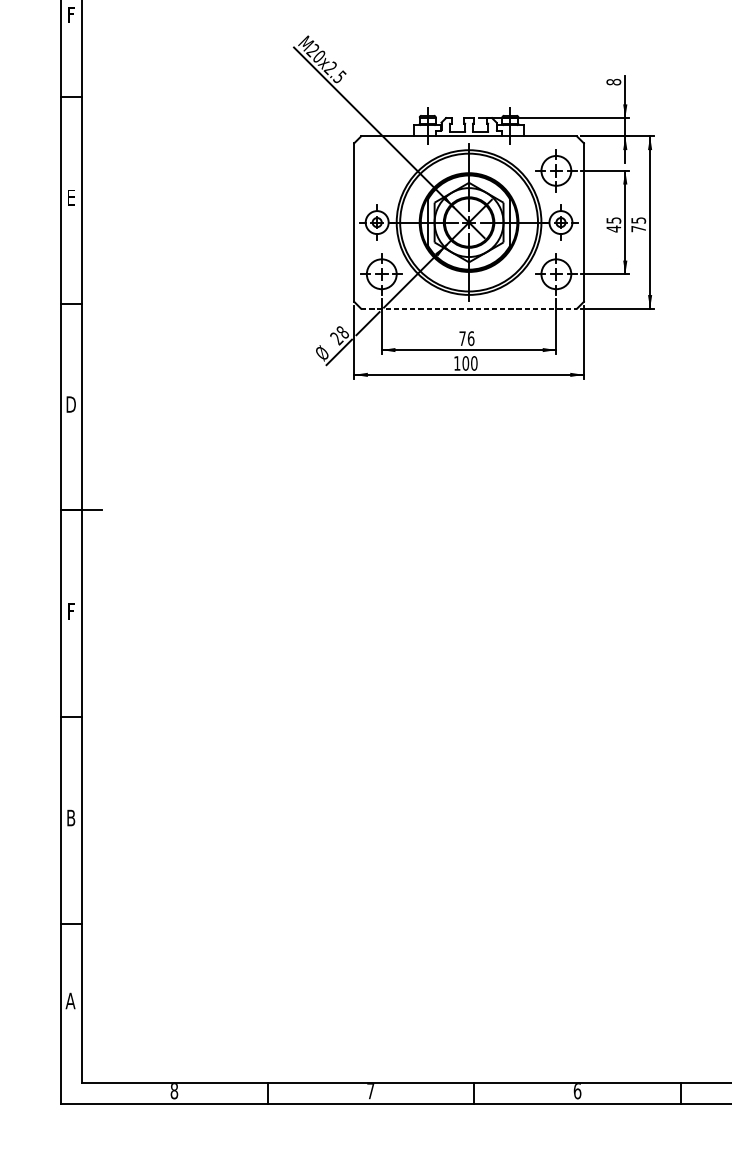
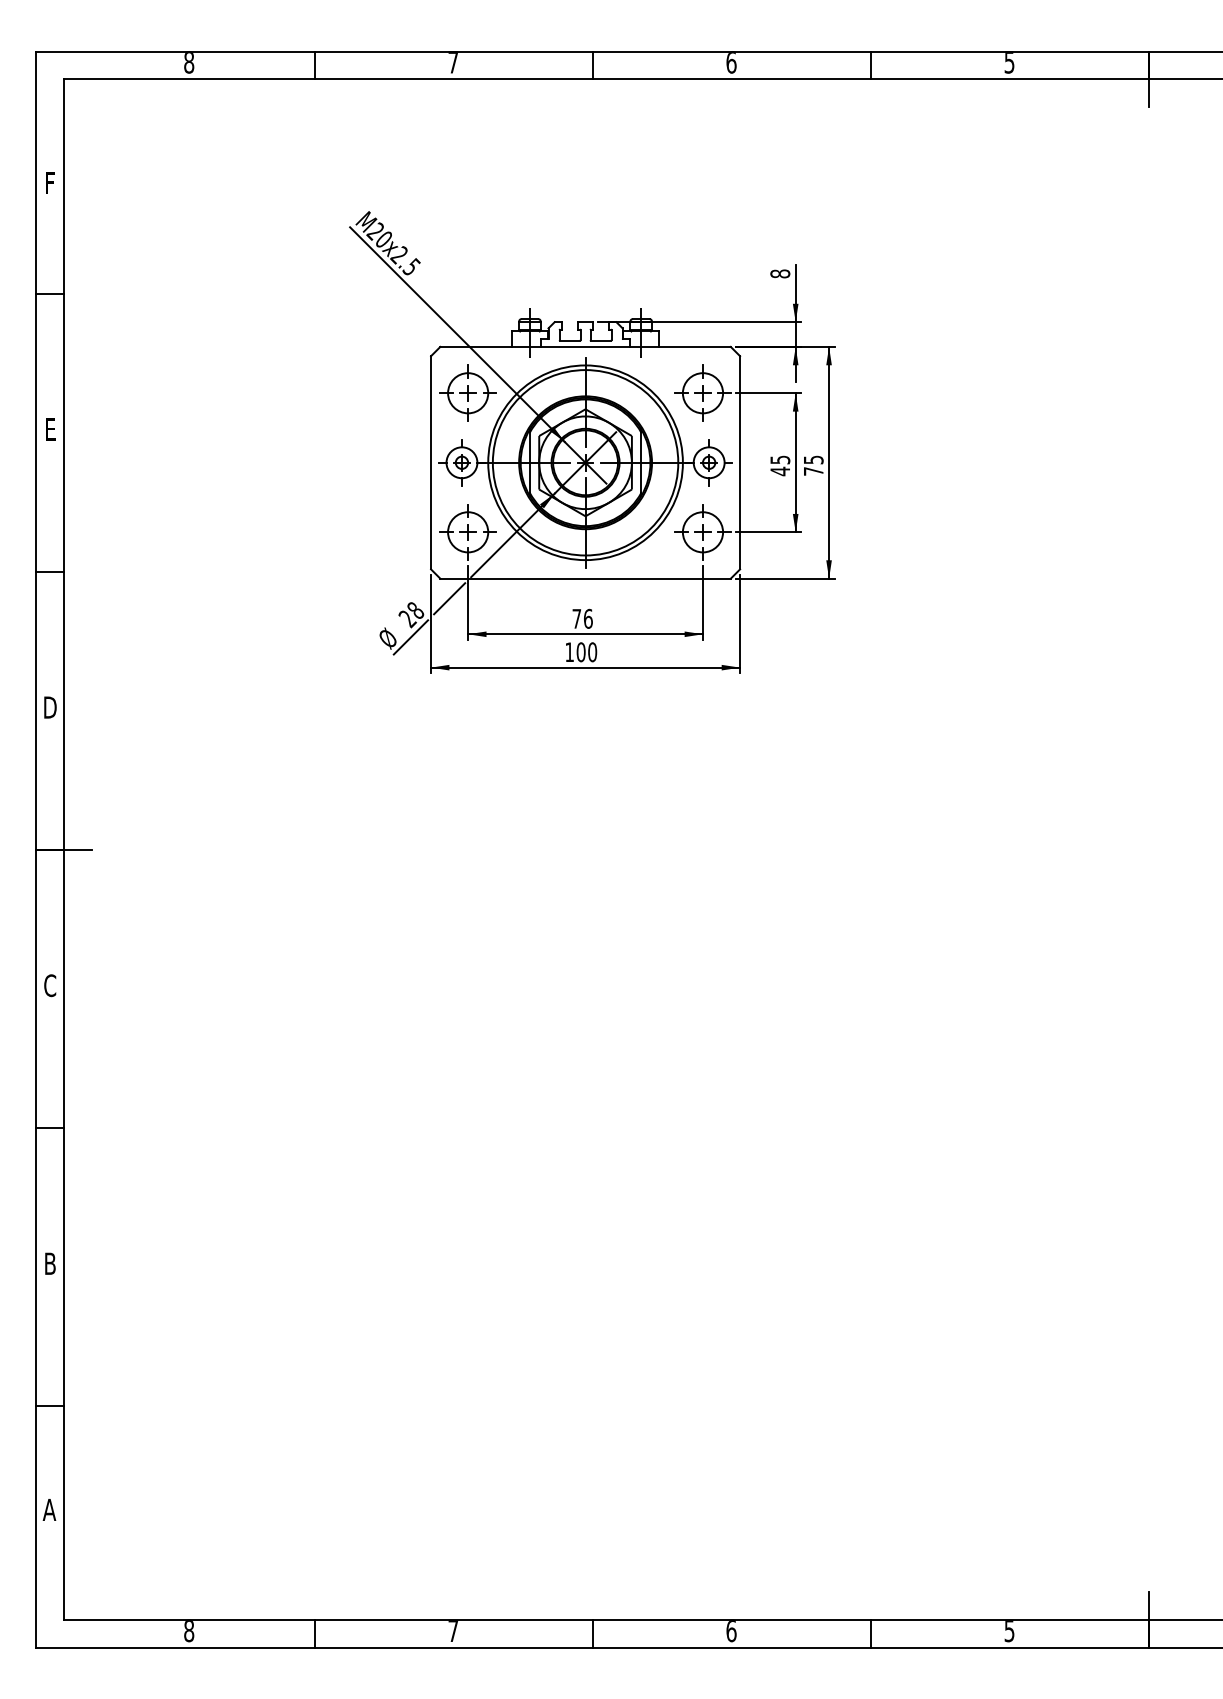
part: (381, 170) -> (467, 392), added
line: (469, 308) -> (586, 578), dashed -> solid
text: (71, 611) -> (50, 985), F -> C

